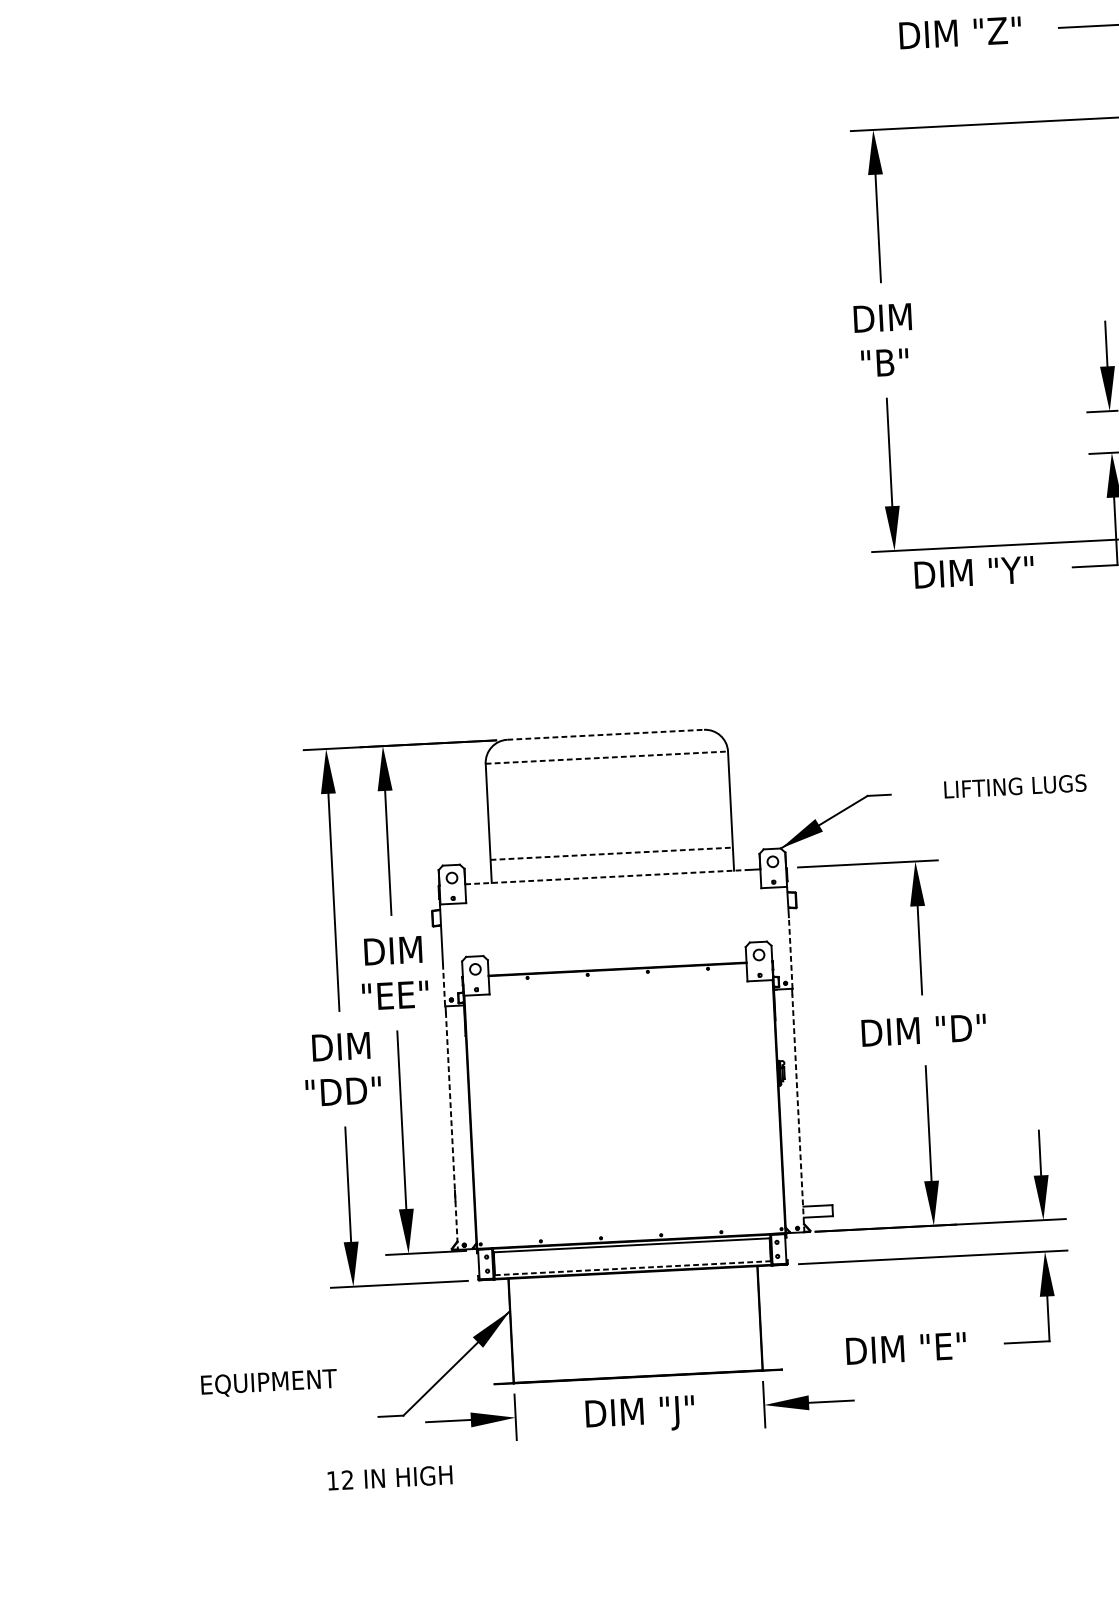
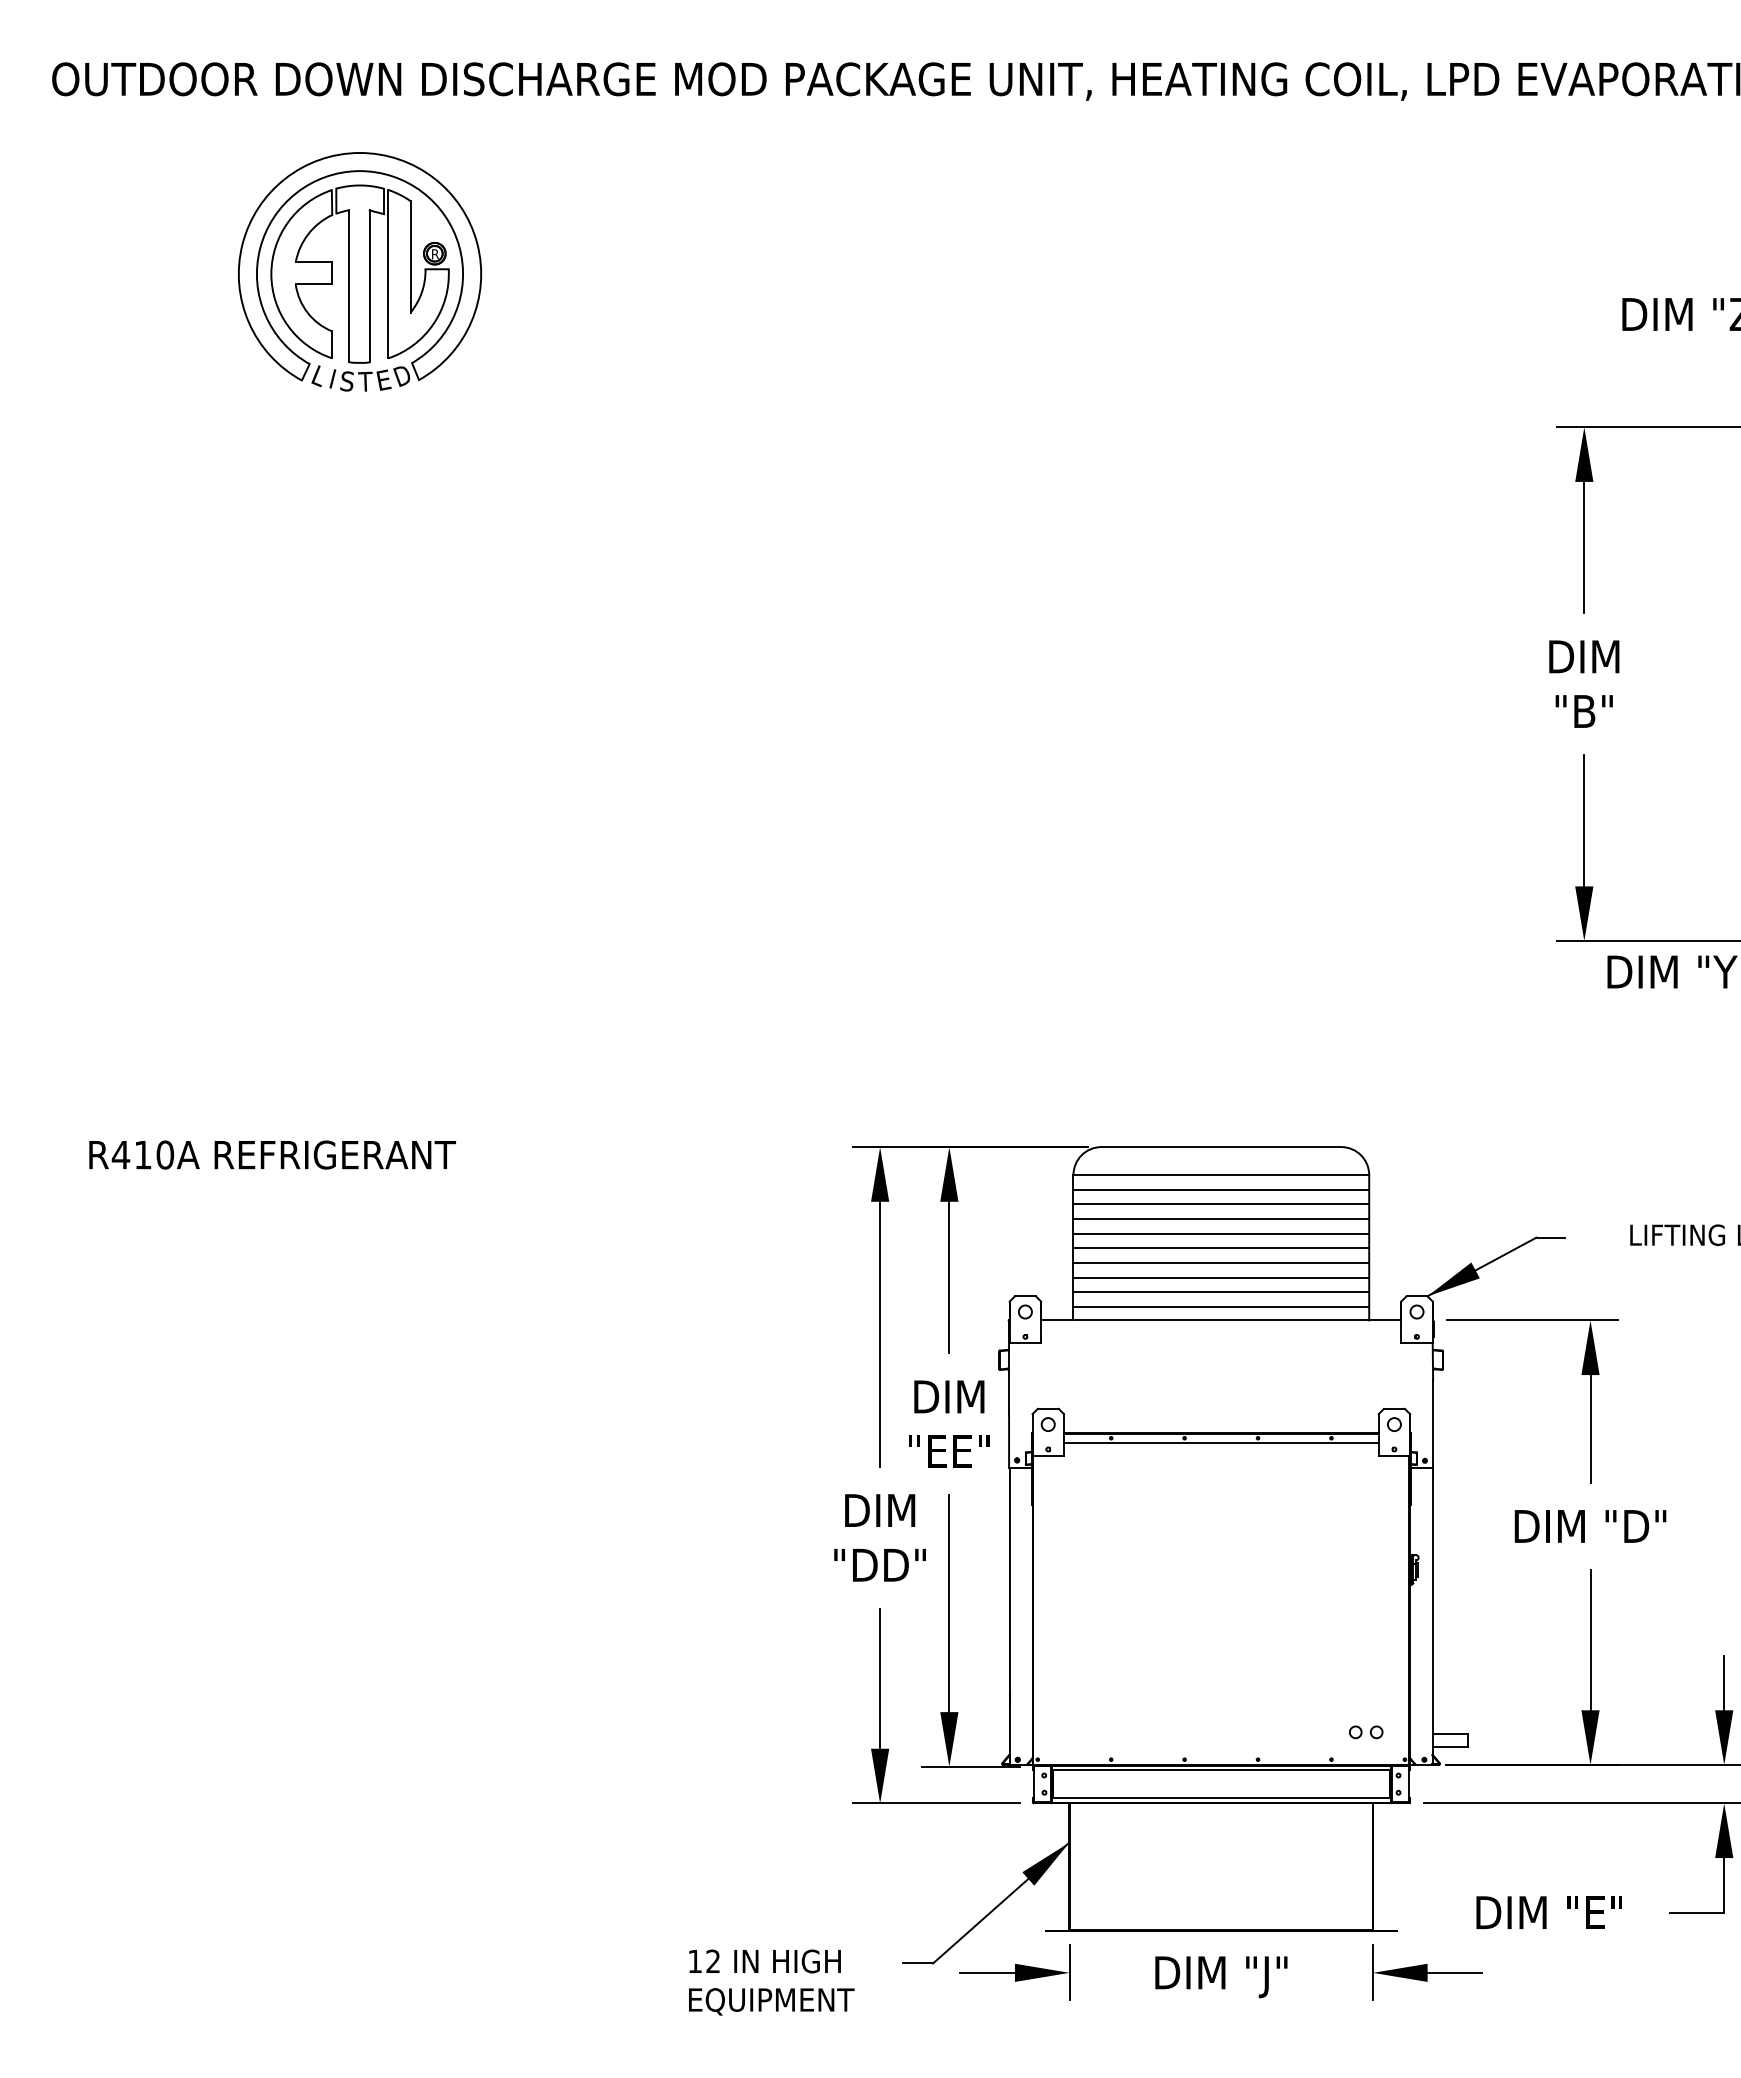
line: (605, 735) -> (1221, 1147), dashed -> solid
line: (607, 758) -> (1221, 1175), dashed -> solid
line: (607, 769) -> (1221, 1189), added
line: (608, 781) -> (1221, 1204), added
line: (608, 793) -> (1221, 1218), added
line: (609, 805) -> (1221, 1233), added
line: (610, 817) -> (1221, 1248), added
line: (610, 829) -> (1221, 1262), added
line: (611, 841) -> (1221, 1277), added
line: (611, 853) -> (1221, 1292), dashed -> solid
line: (612, 865) -> (1221, 1306), added
line: (605, 877) -> (1212, 1320), dashed -> solid
line: (791, 953) -> (1433, 1424), dashed -> solid
line: (617, 977) -> (1220, 1443), added
line: (444, 984) -> (1009, 1441), dashed -> solid
line: (798, 1113) -> (1432, 1619), dashed -> solid
line: (451, 1131) -> (1009, 1620), dashed -> solid
part: (748, 1208) -> (1366, 1732), added
line: (632, 1268) -> (1221, 1798), dashed -> solid
text: (269, 1383) -> (771, 2001), moved
text: (389, 1477) -> (764, 1961), moved

